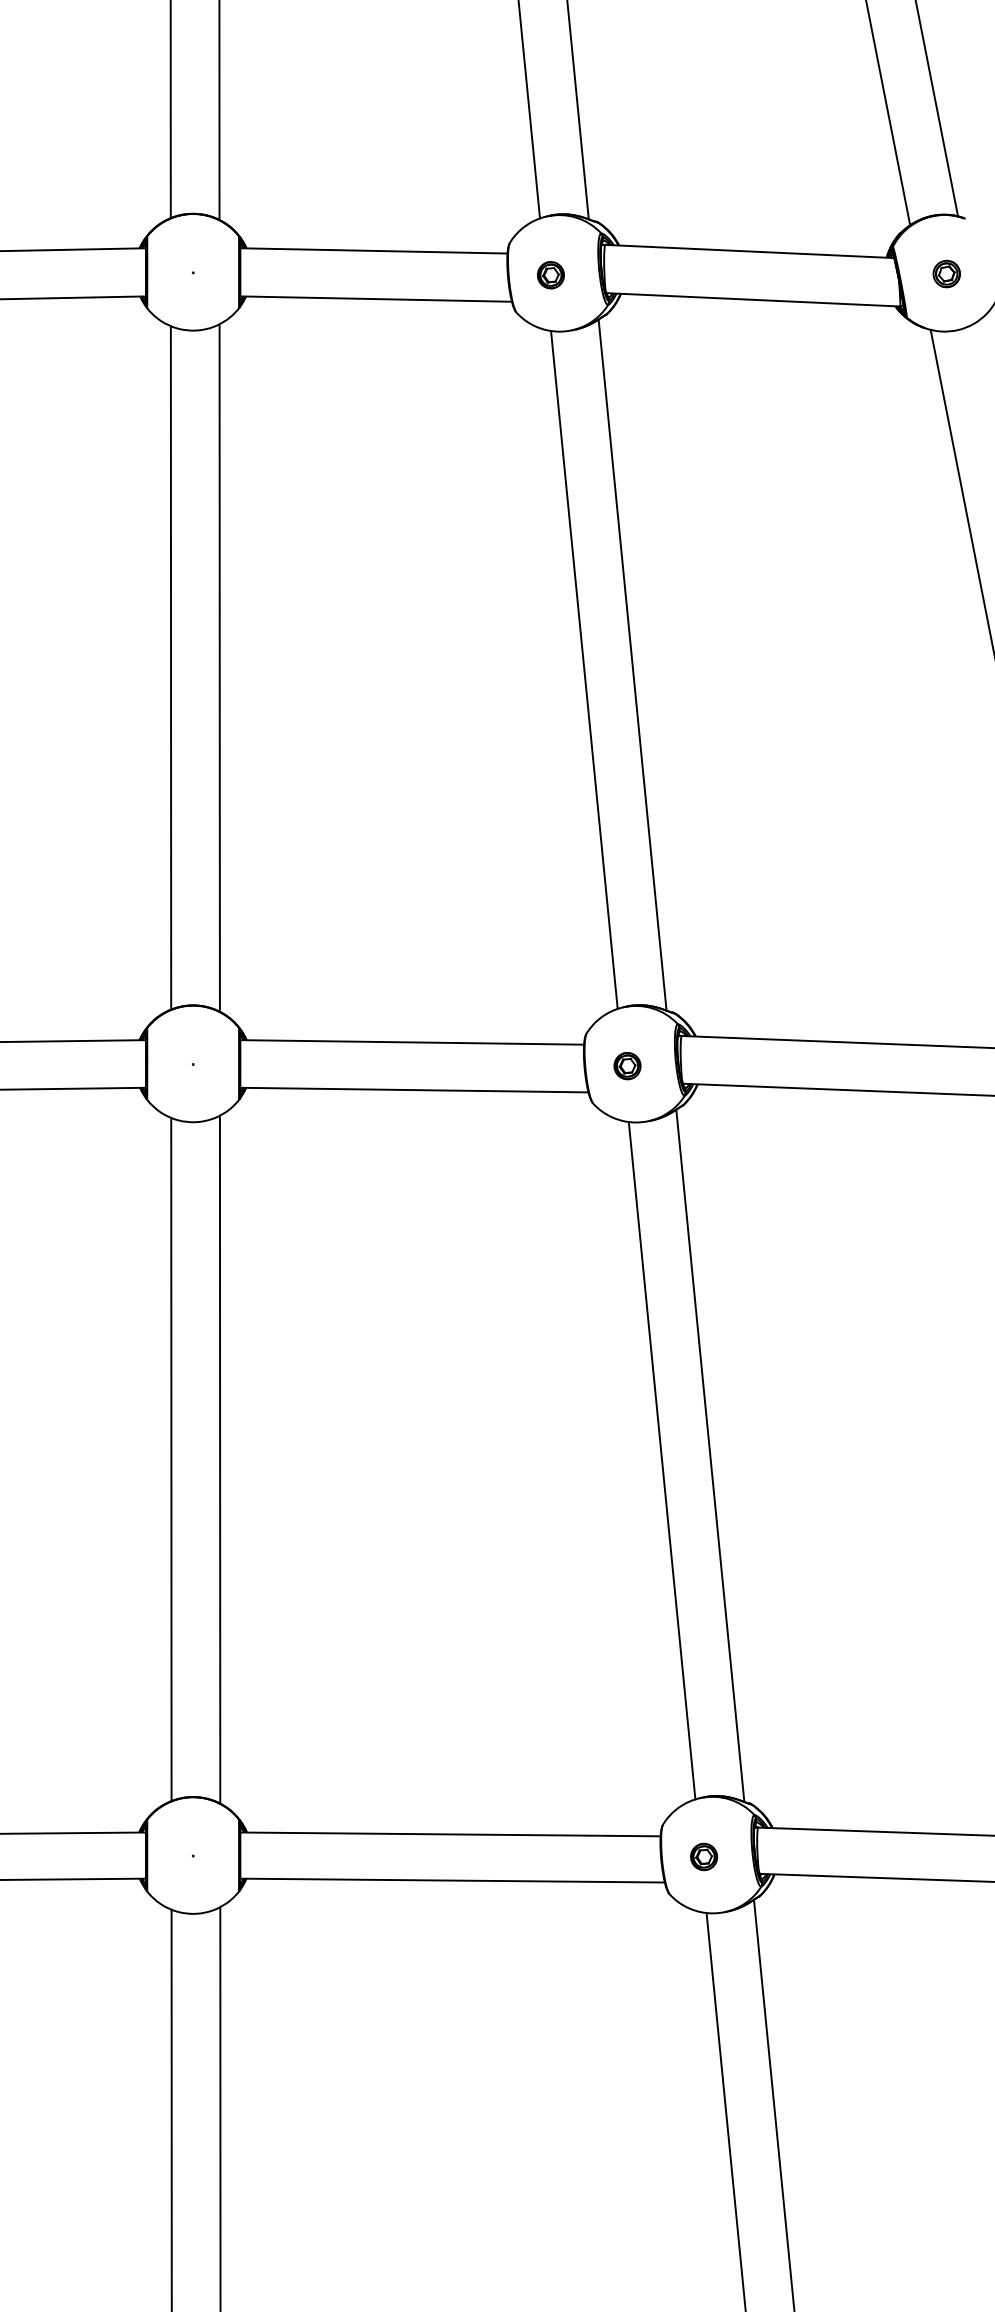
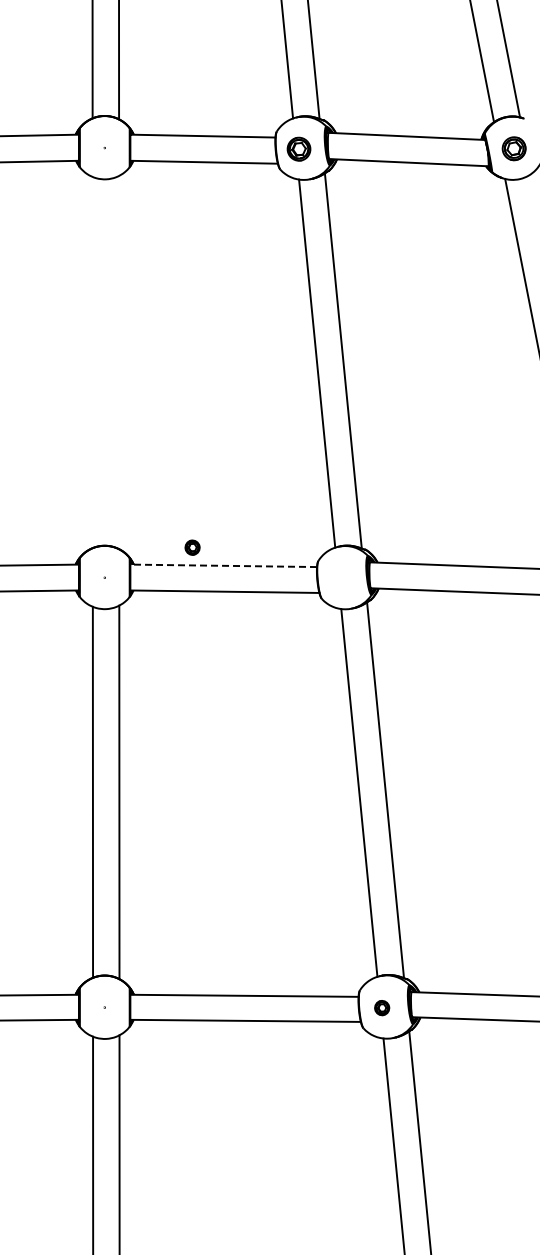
part: (946, 273) -> (513, 148), size x1.6
part: (549, 275) -> (298, 149), size x1.6
line: (170, 667) -> (92, 362), removed
line: (220, 667) -> (119, 362), removed
line: (411, 1041) -> (223, 565), solid -> dashed
part: (627, 1065) -> (192, 547), moved

